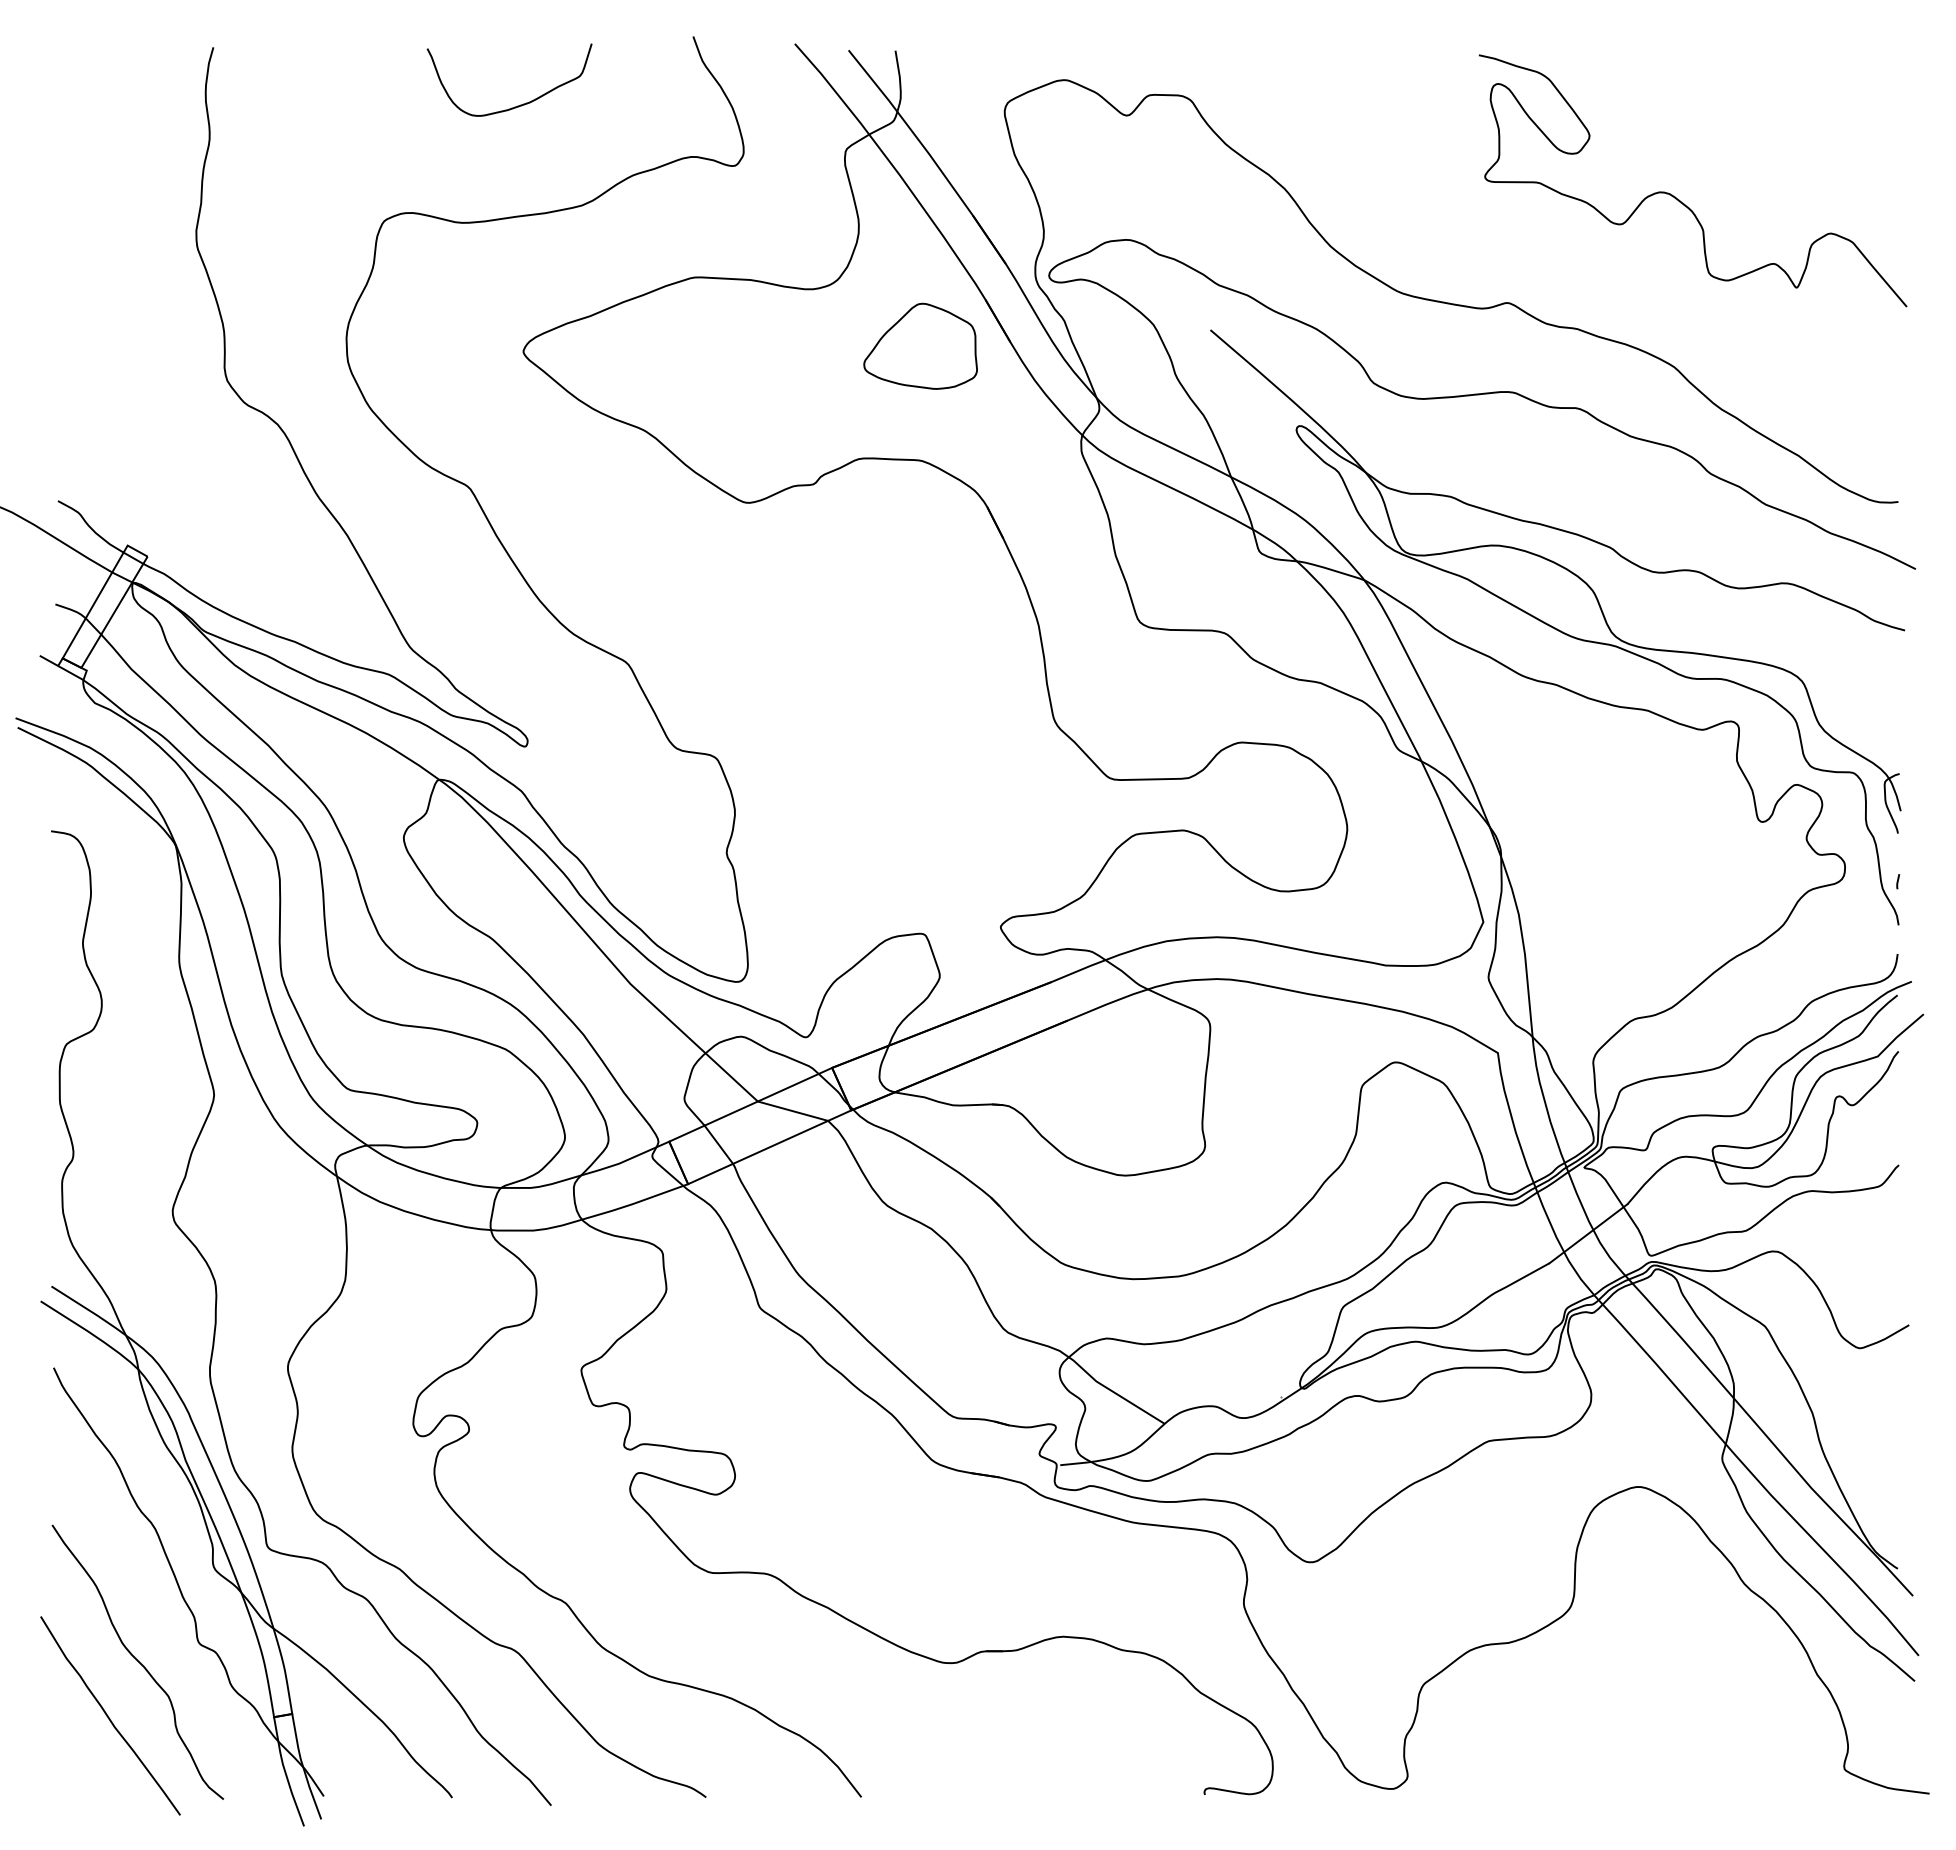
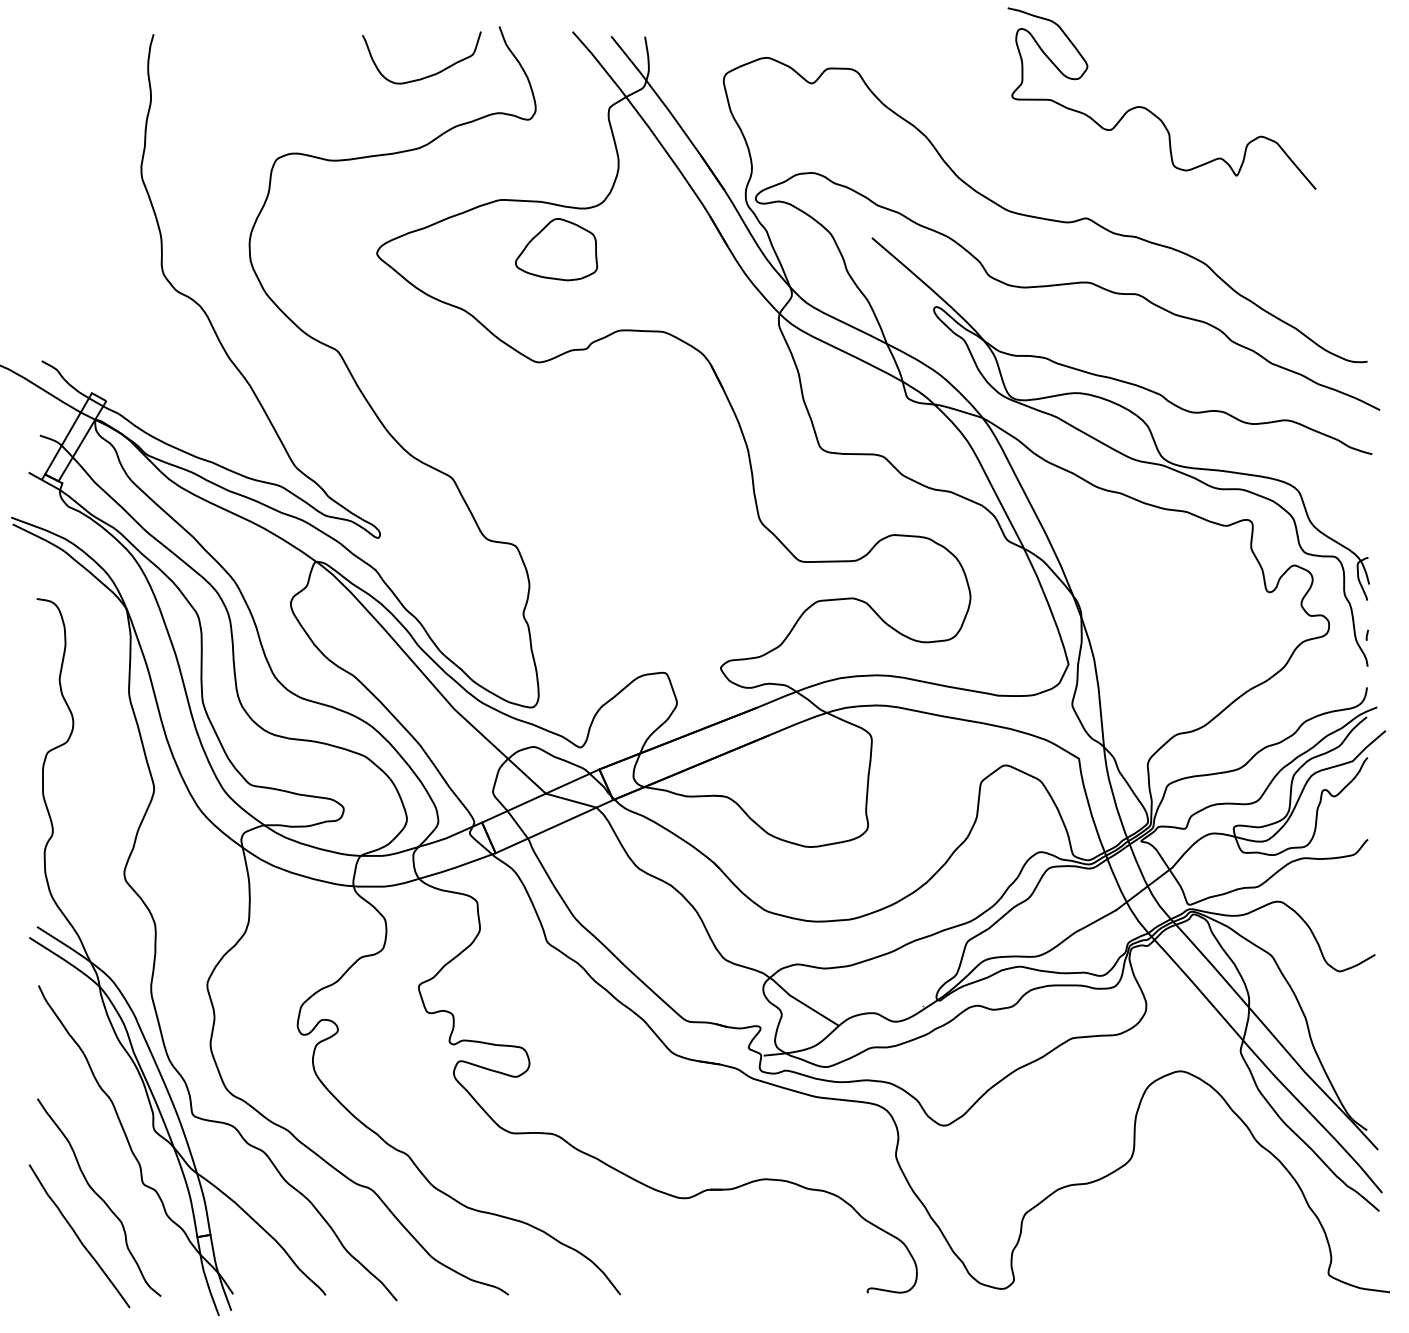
curve: (517, 105) -> (427, 76), moved
curve: (1679, 199) -> (1152, 112), moved
part: (920, 345) -> (556, 249), moved

